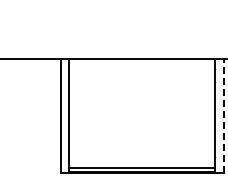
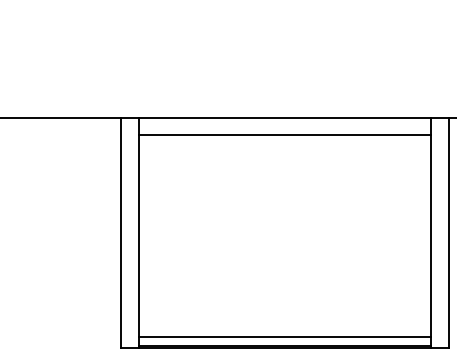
line: (142, 67) -> (285, 135), added
line: (223, 115) -> (448, 231), dashed -> solid

